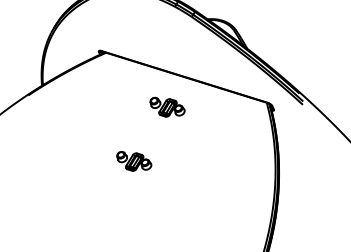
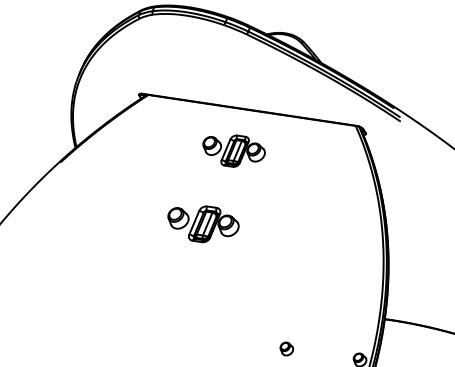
part: (167, 108) -> (234, 151), size x1.4
part: (134, 162) -> (203, 224), size x1.6

